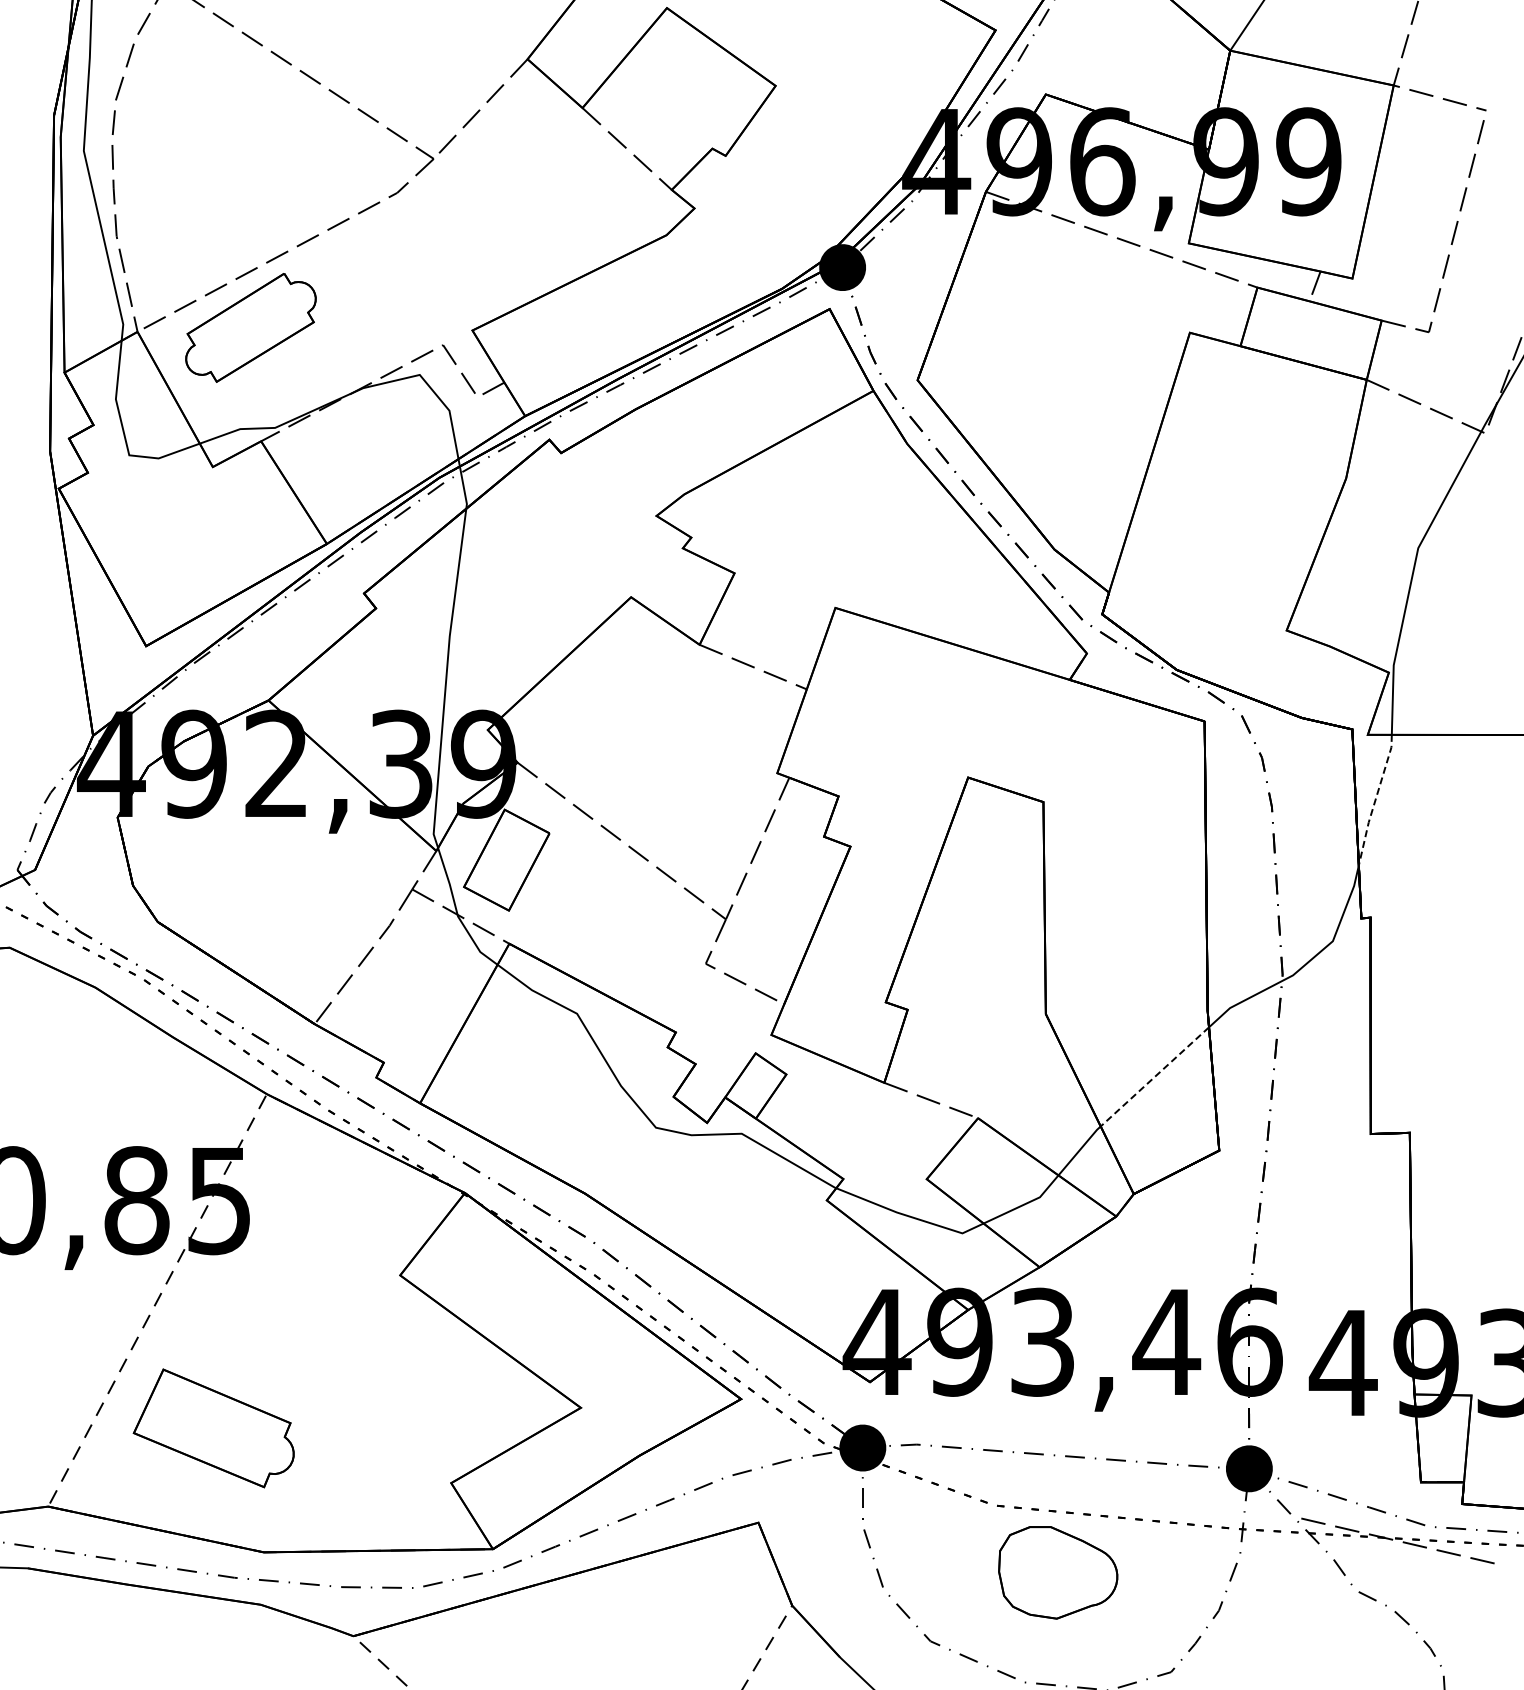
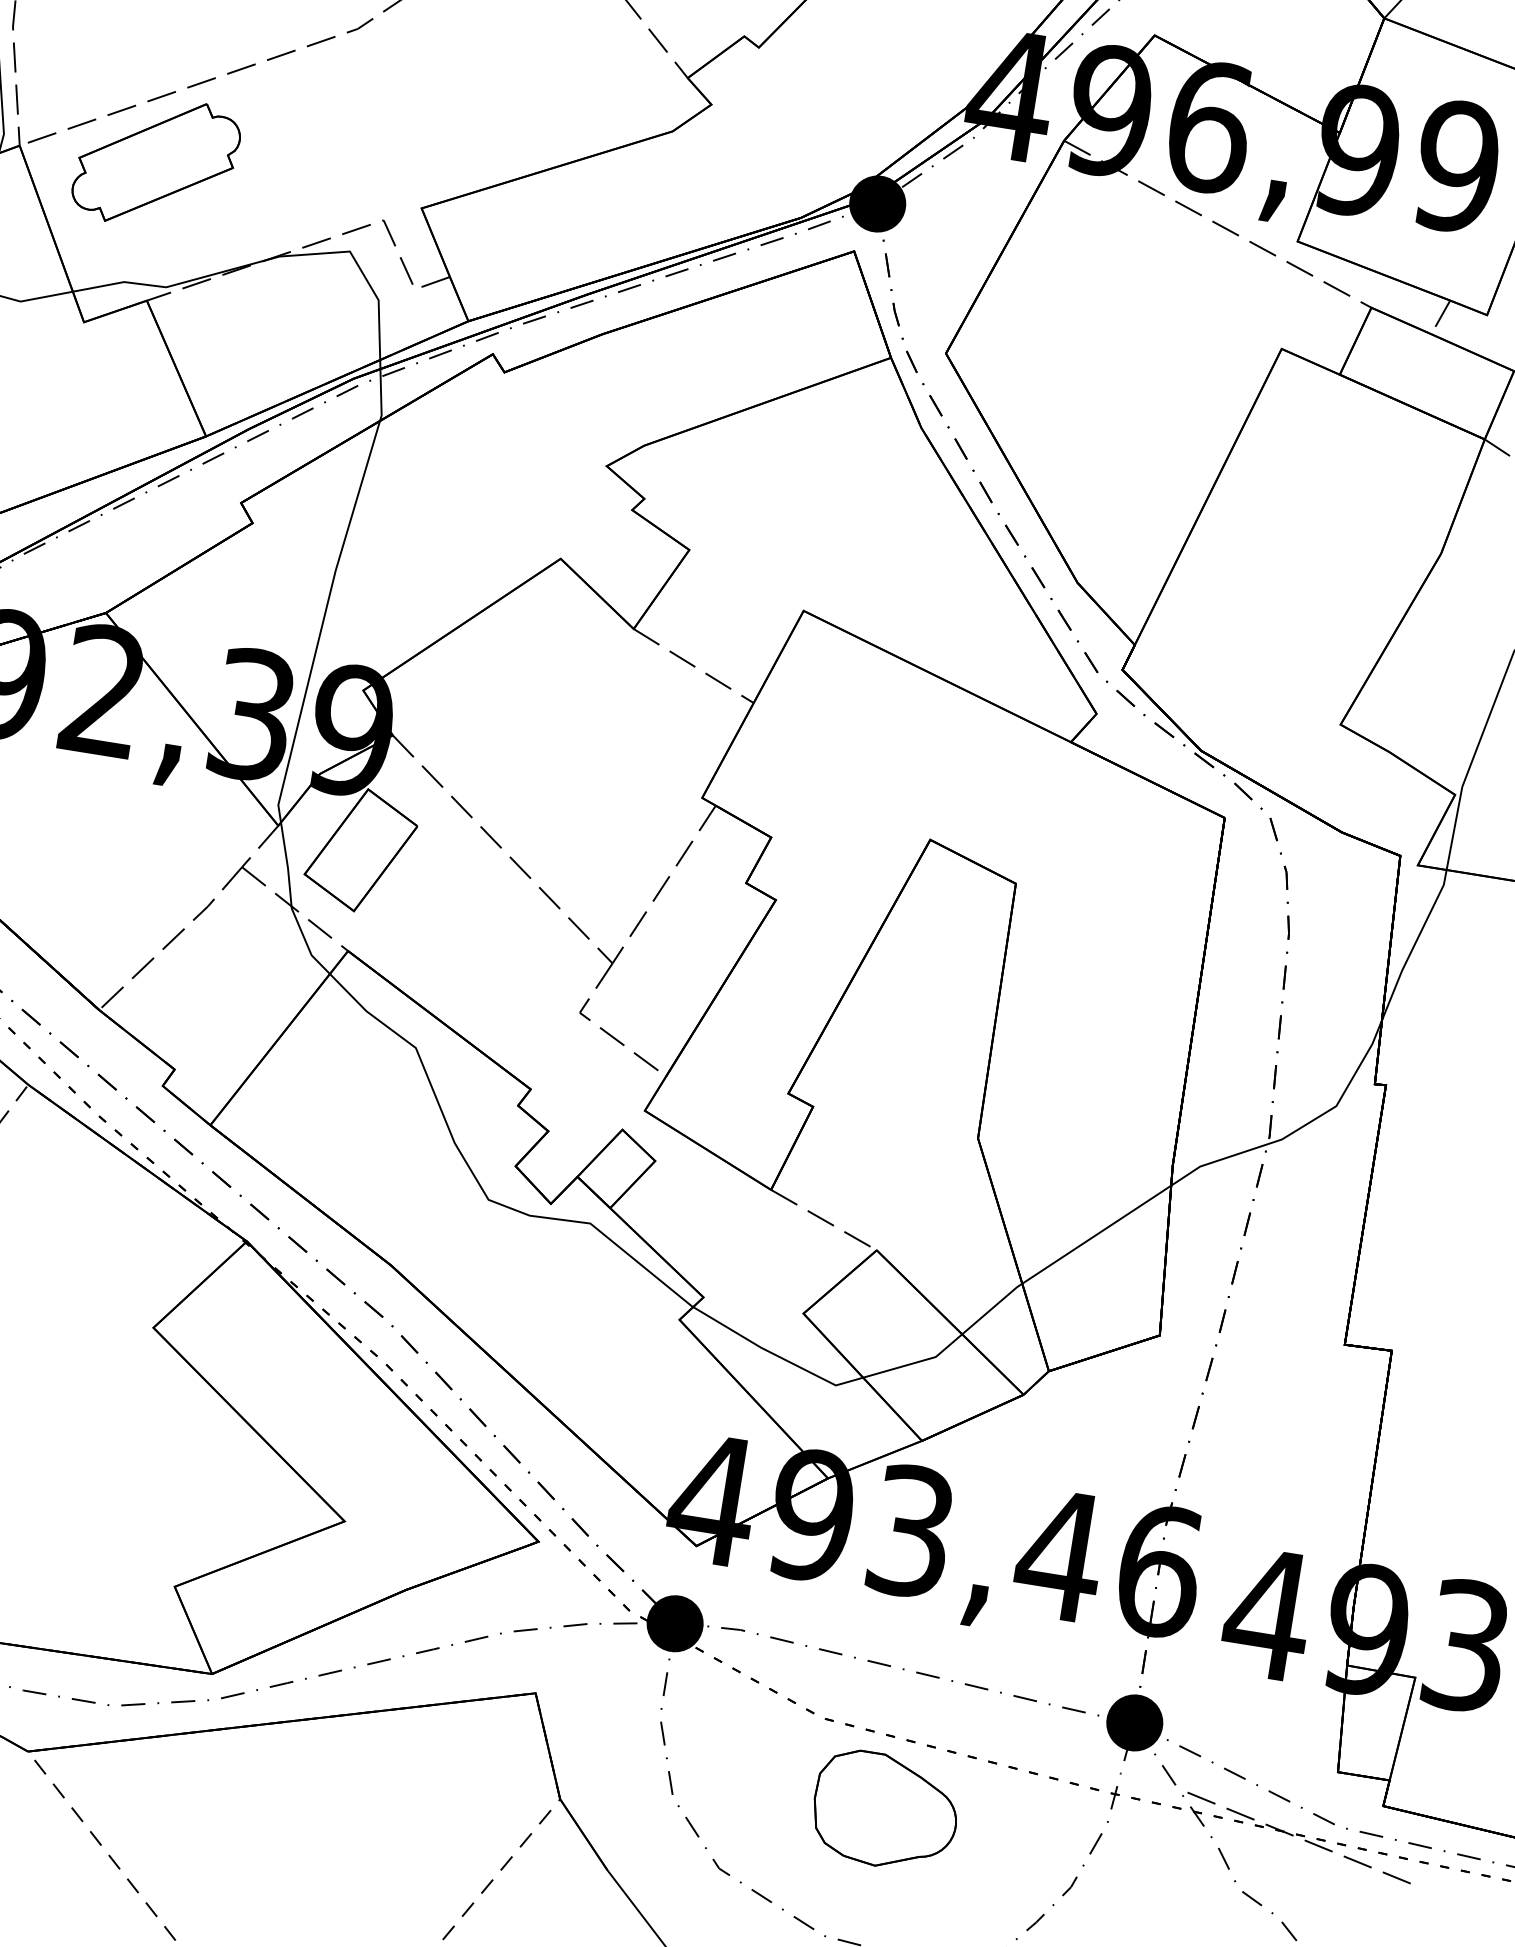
line: (1375, 800) -> (1414, 945), dashed -> solid
line: (1154, 1077) -> (1096, 1235), dashed -> solid

